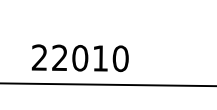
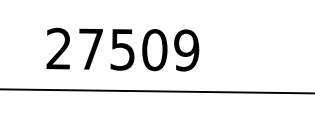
text: (90, 58) -> (138, 50), 22010 -> 27509

